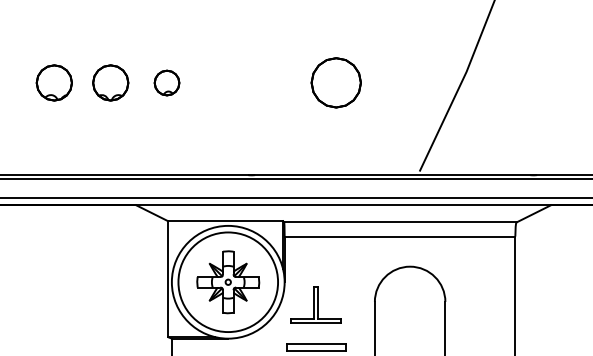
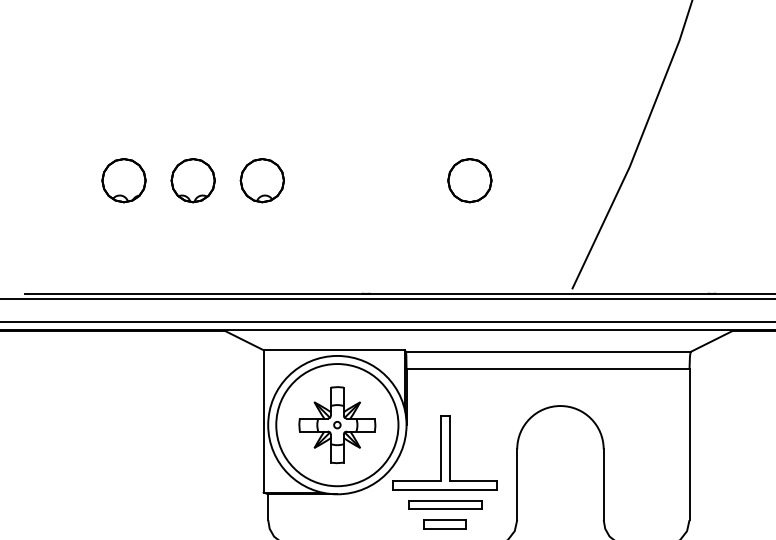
part: (166, 82) -> (261, 180), size x1.43
part: (335, 82) -> (469, 180), size x0.71
part: (315, 304) -> (444, 452), size x1.67

